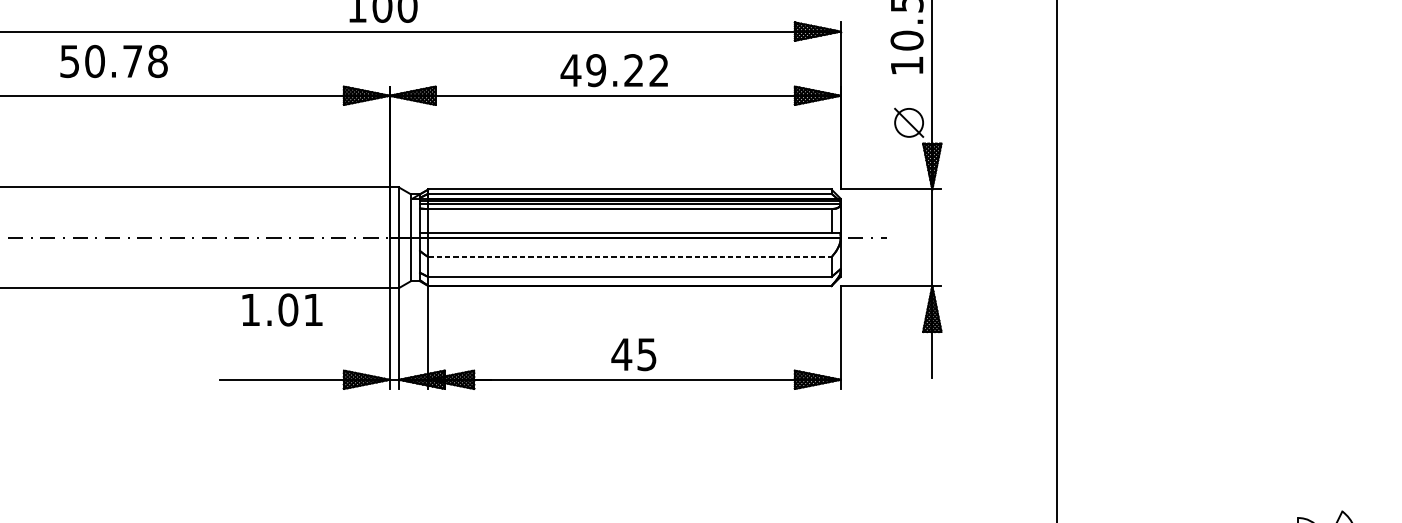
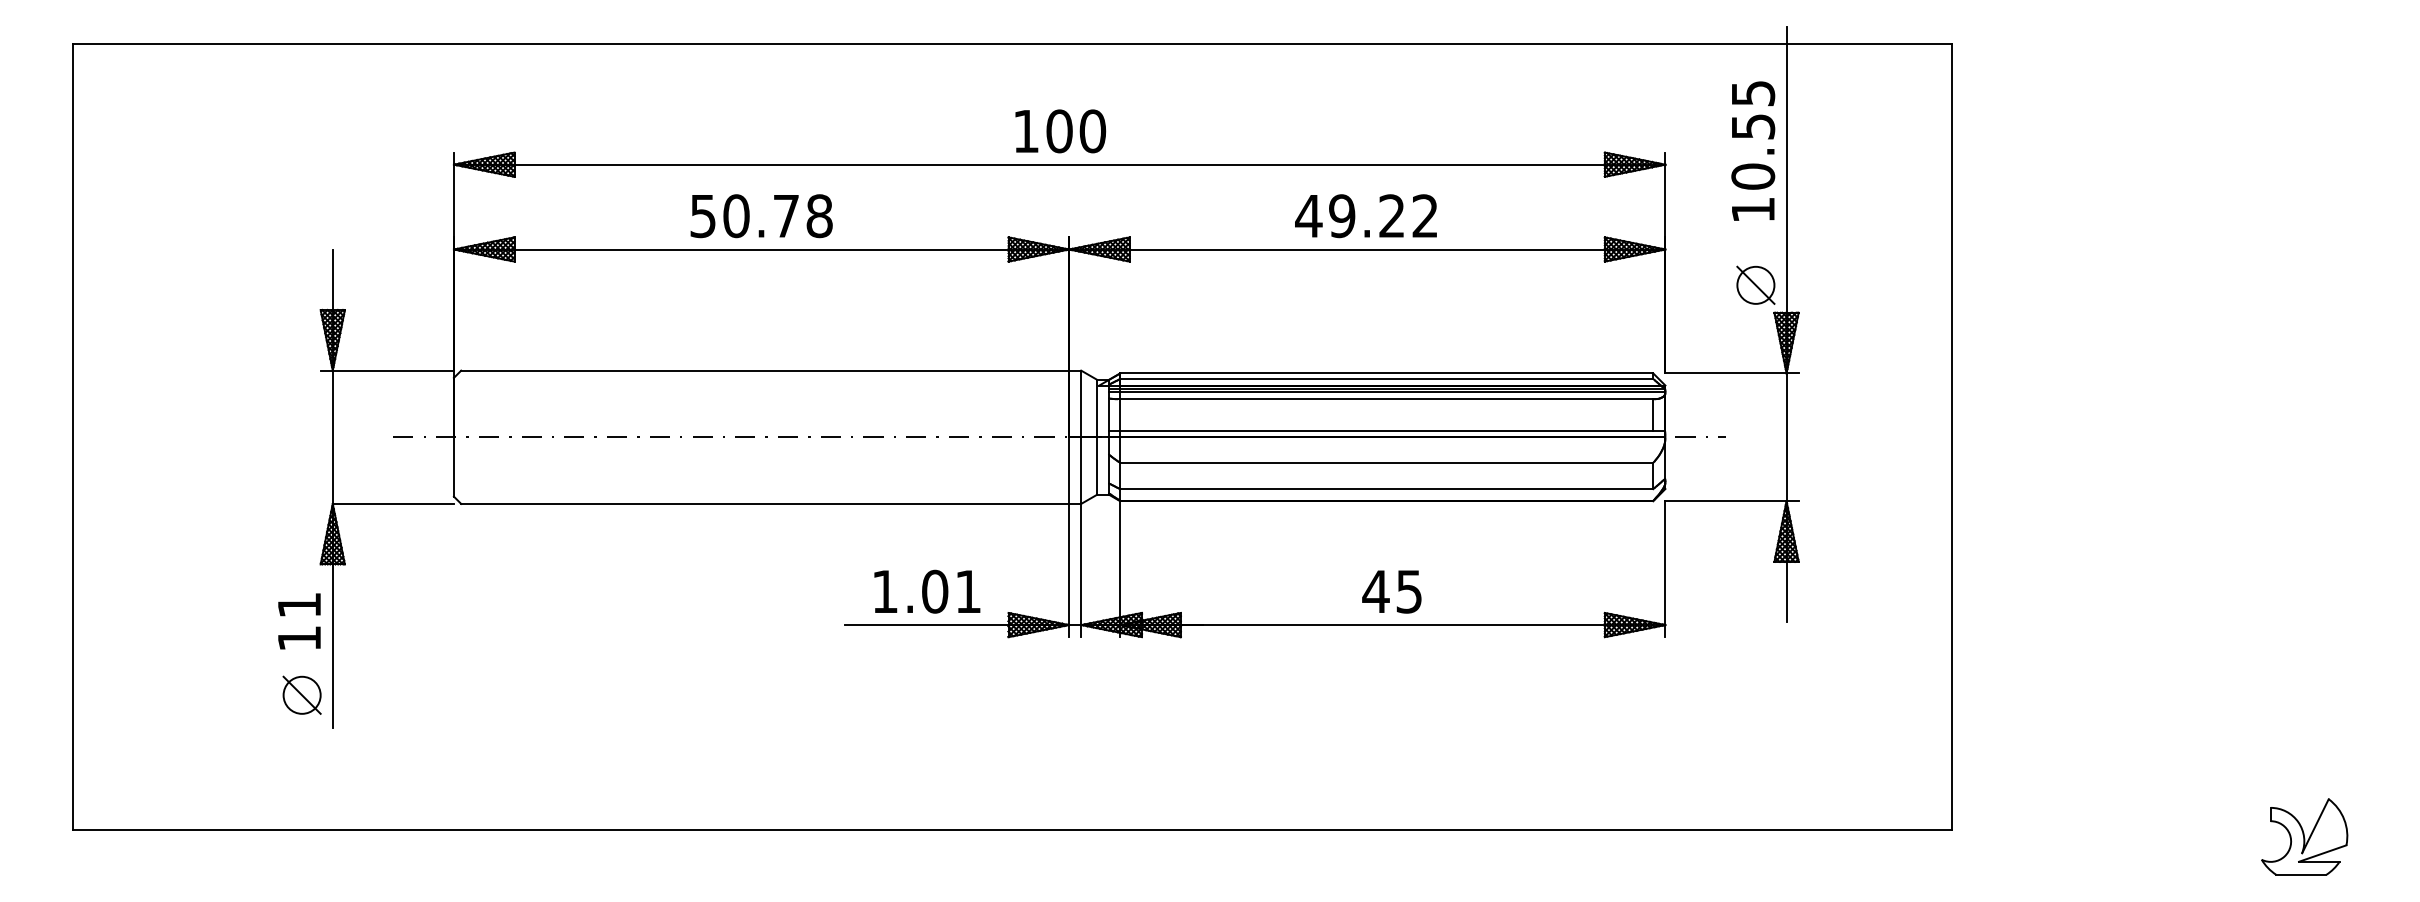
text: (113, 61) -> (761, 216), moved
line: (629, 256) -> (1386, 462), dashed -> solid
text: (282, 309) -> (927, 591), moved

